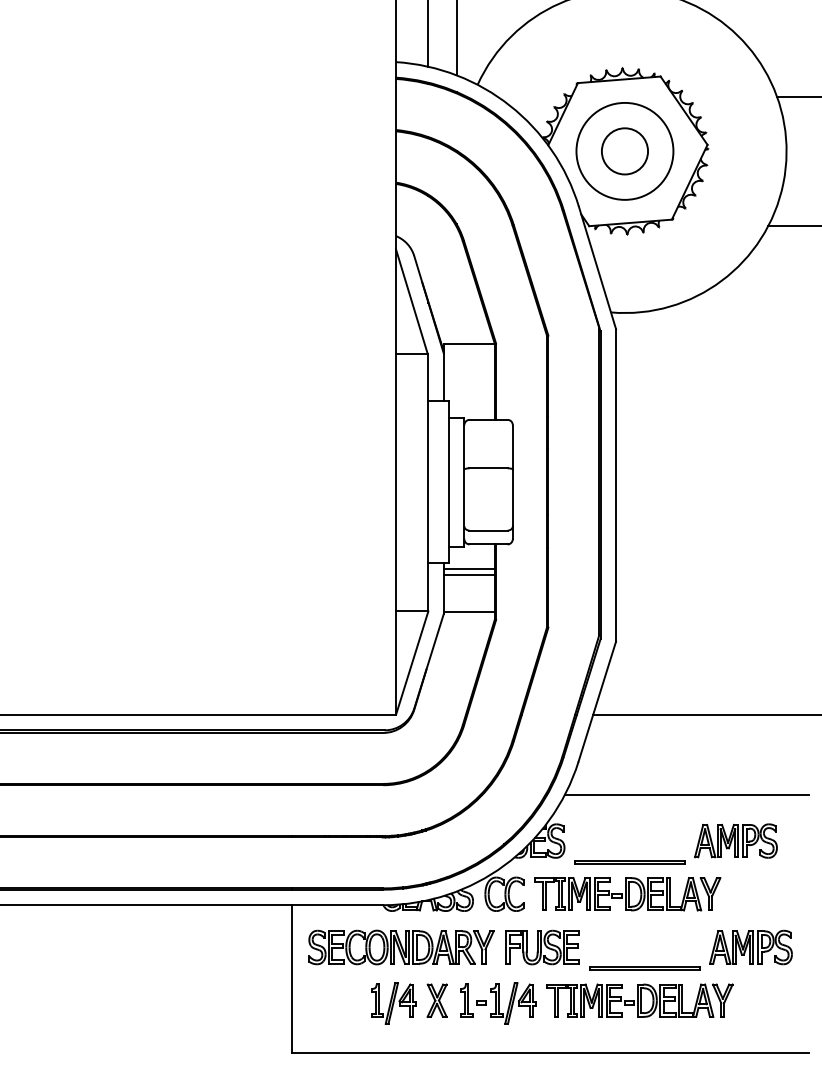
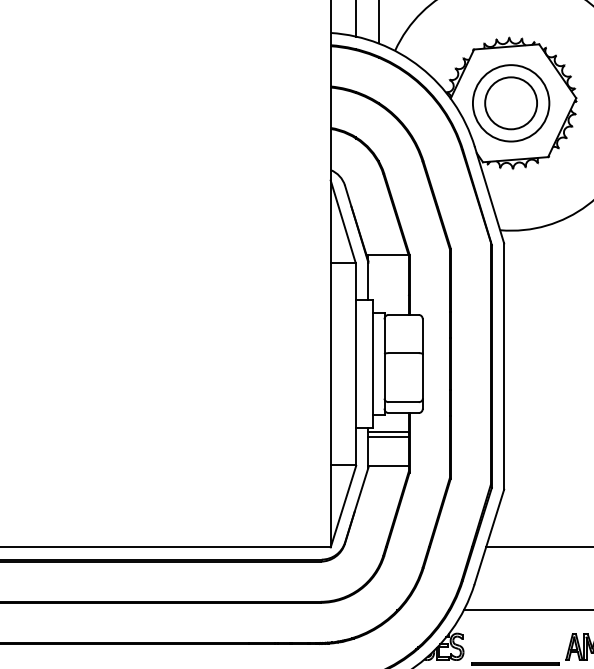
circle: (624, 151) -> (510, 103), size x1.43

